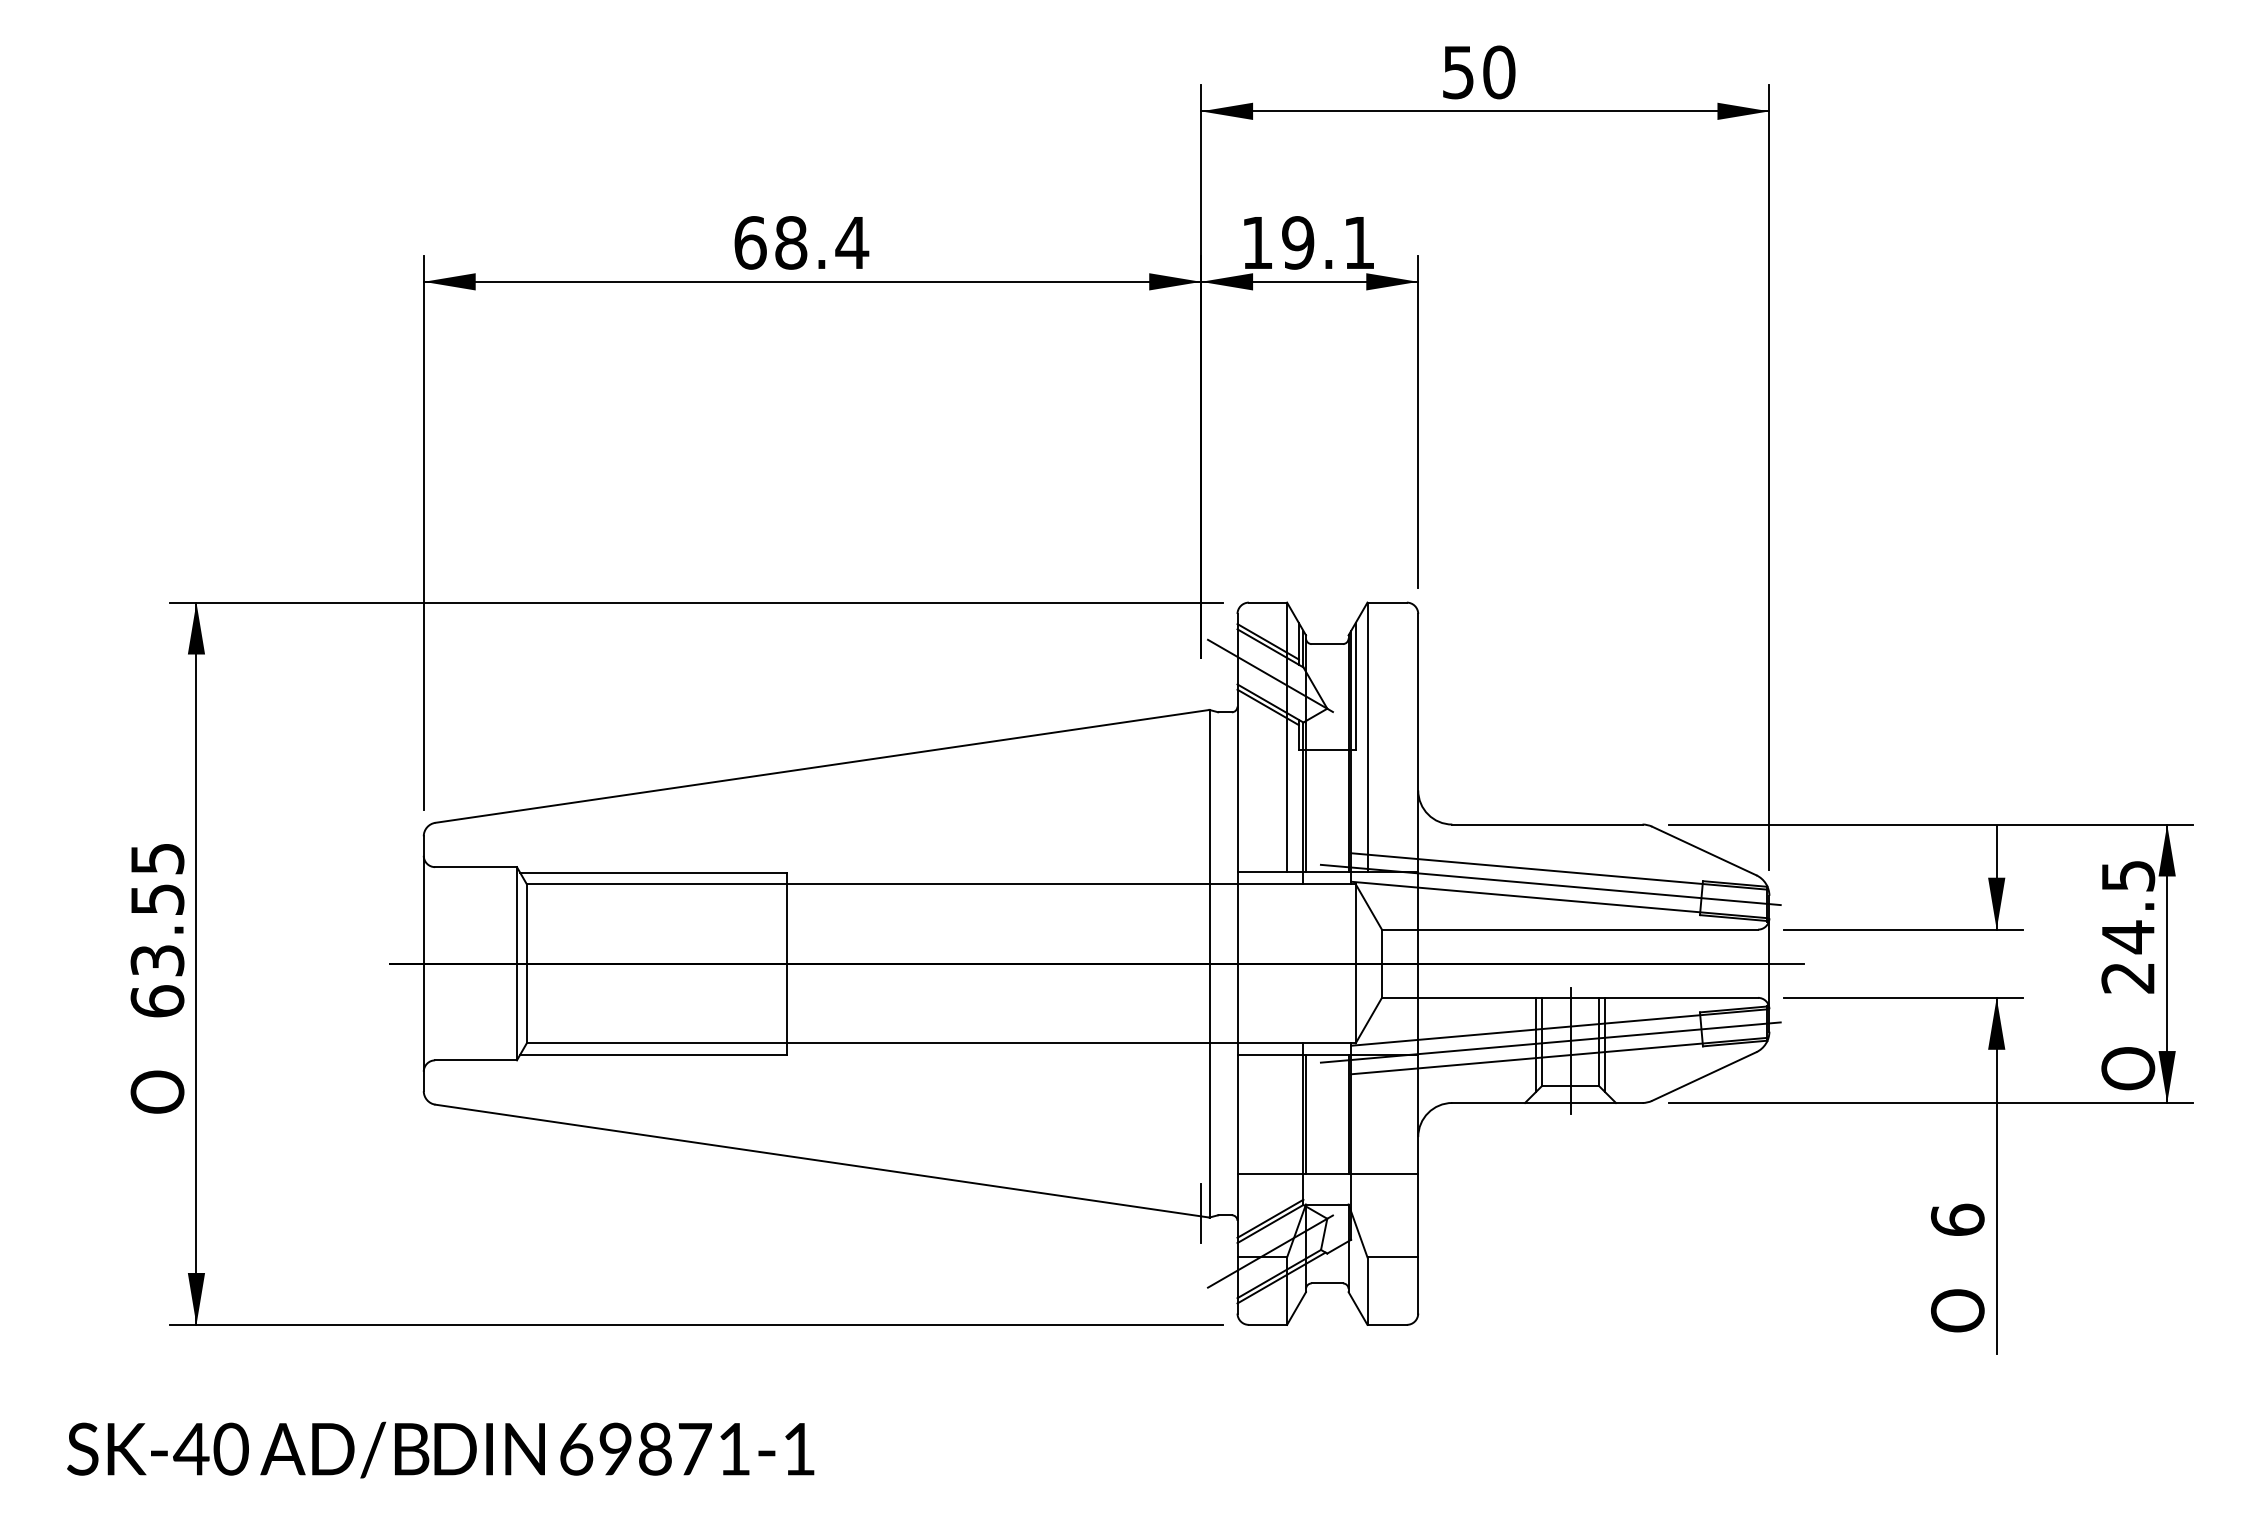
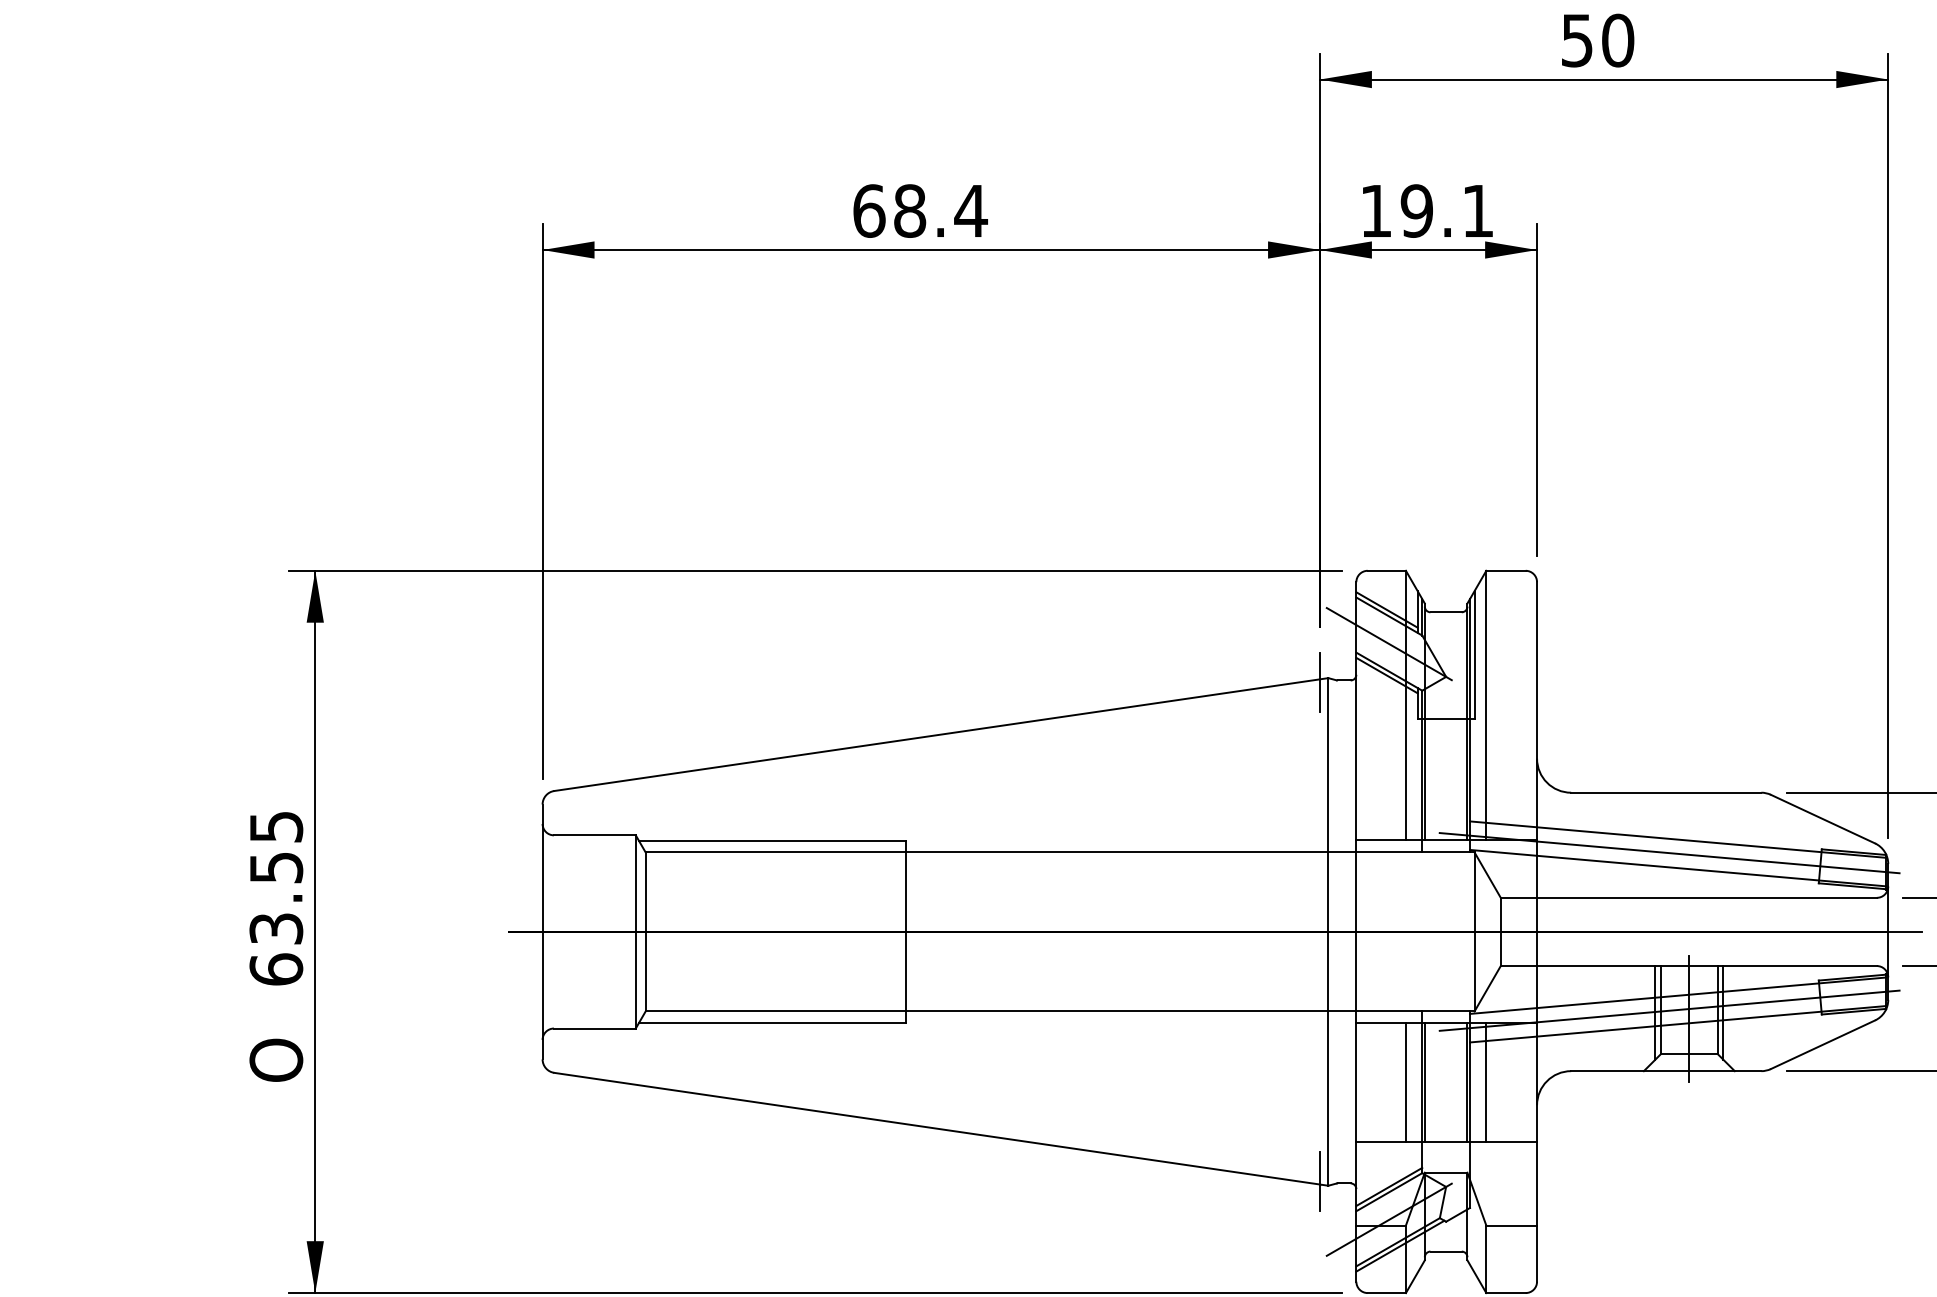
line: (1201, 713) -> (1320, 681), added
line: (1287, 1114) -> (1406, 1082), added
line: (1367, 1114) -> (1486, 1082), added

